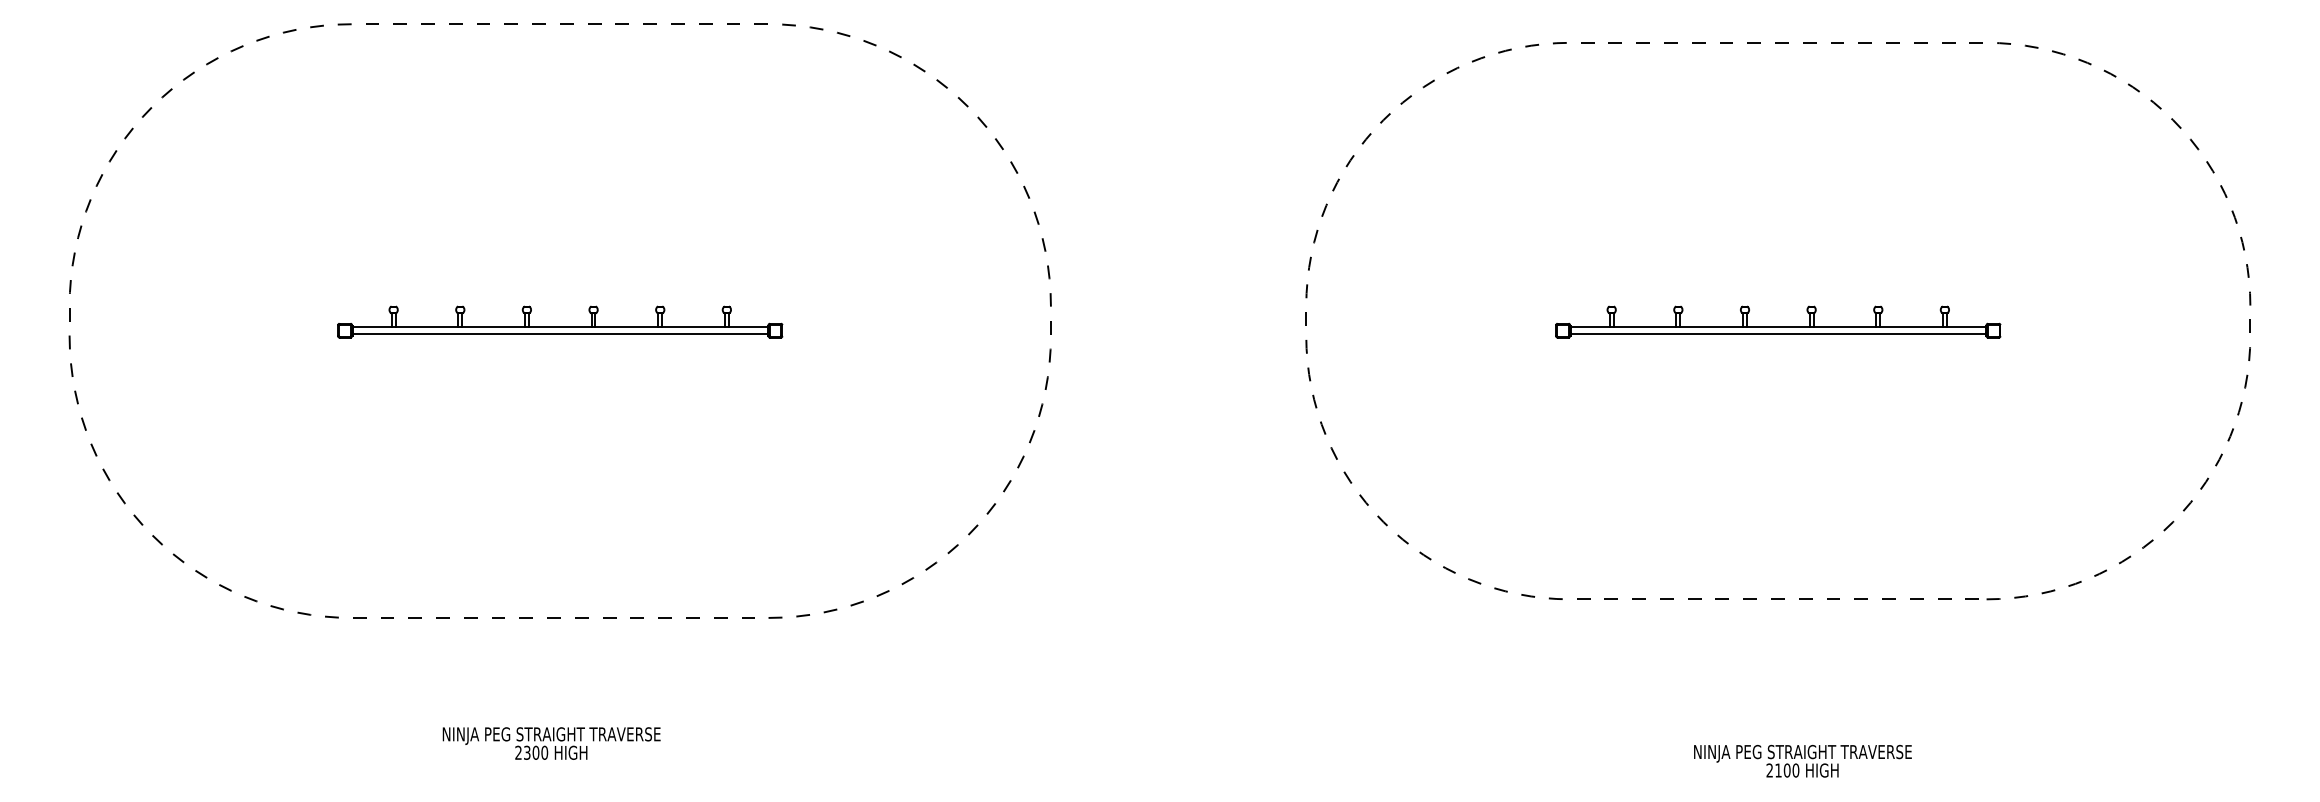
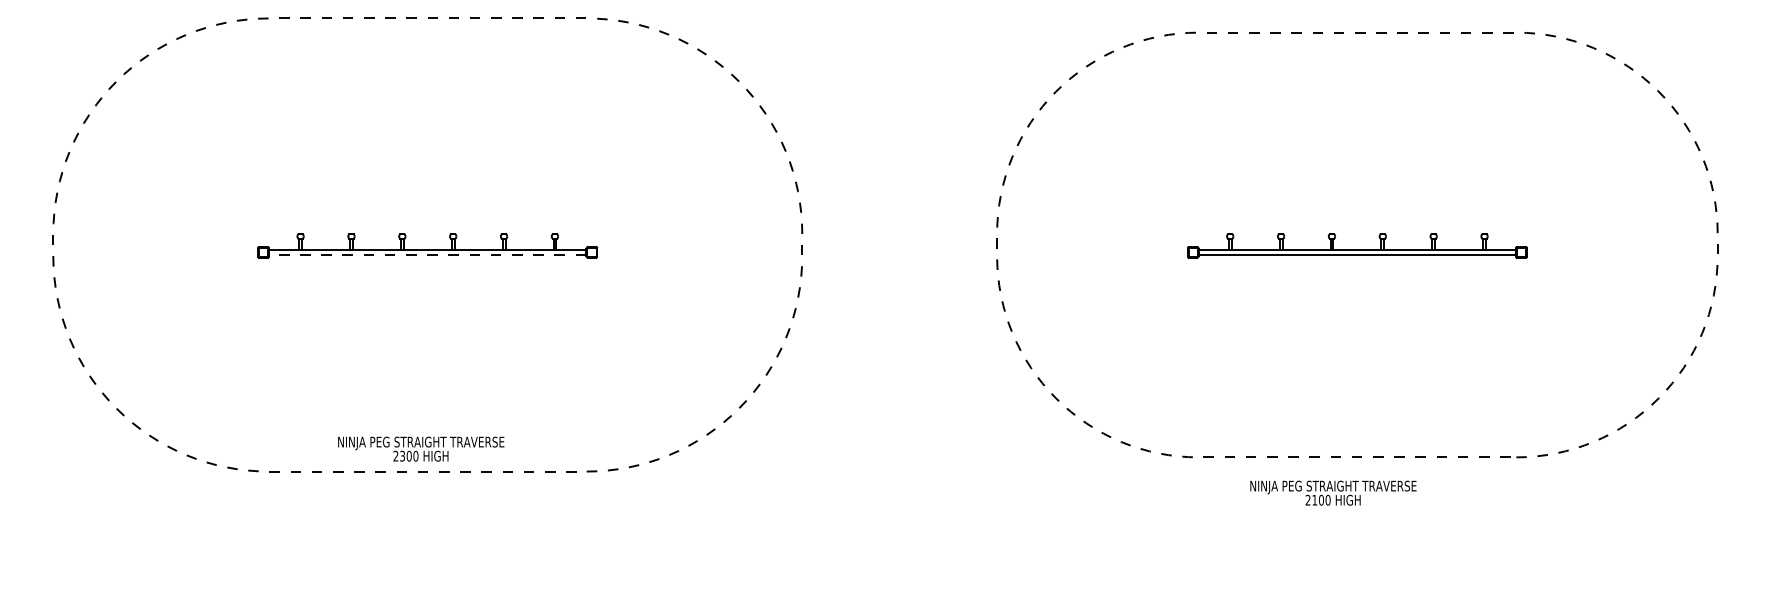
line: (560, 334) -> (427, 255), solid -> dashed
text: (551, 743) -> (421, 449), moved
text: (1802, 760) -> (1333, 492), moved

